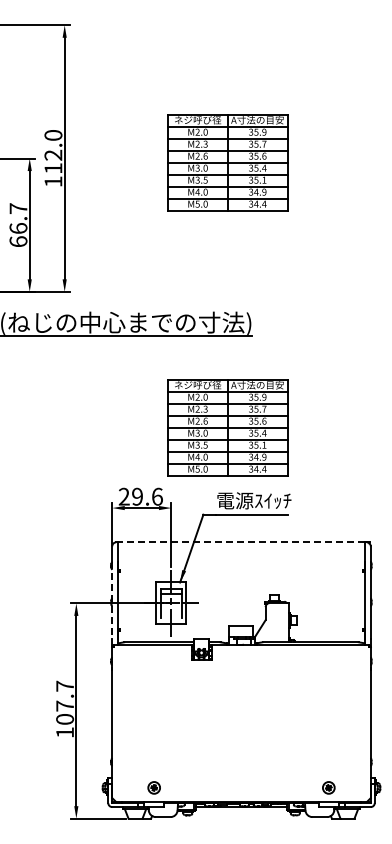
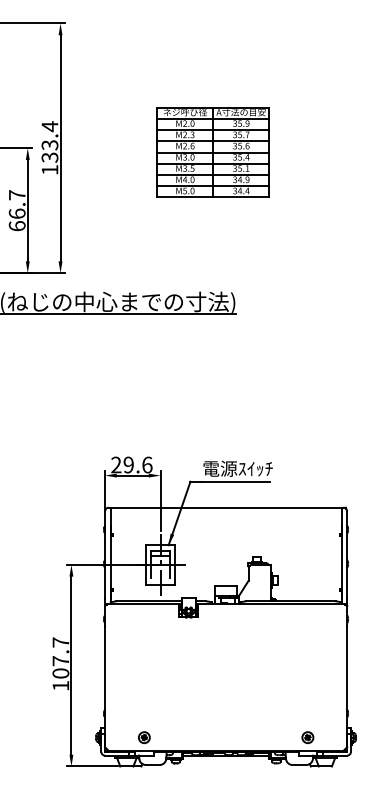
text: (53, 151) -> (50, 141), 112.0 -> 133.4
part: (227, 427) -> (212, 400), removed
line: (241, 542) -> (226, 507), dashed -> solid
line: (112, 600) -> (105, 562), dashed -> solid

